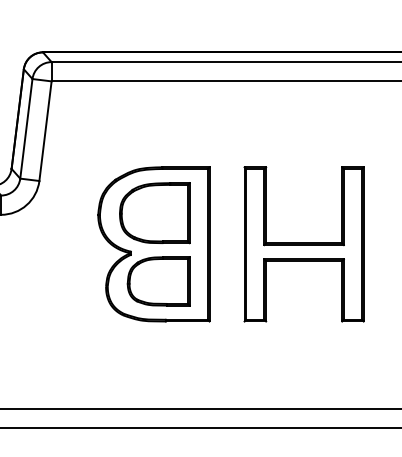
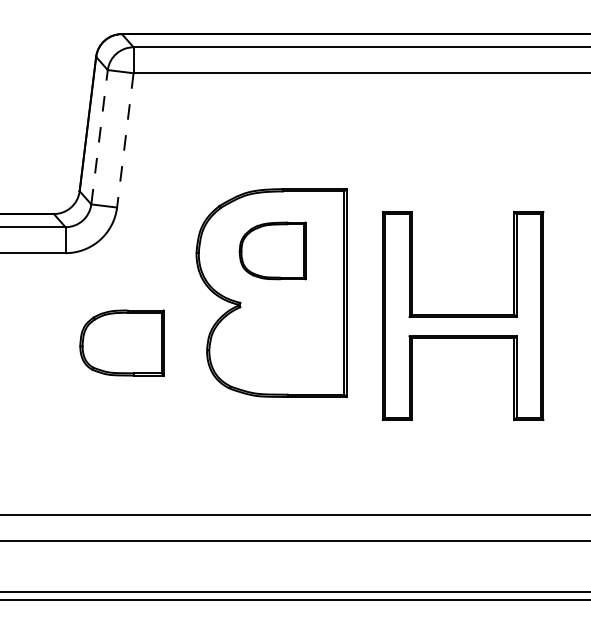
line: (26, 129) -> (99, 137), solid -> dashed
line: (45, 131) -> (125, 140), solid -> dashed
part: (154, 212) -> (272, 250), size x0.7
part: (303, 244) -> (462, 316), moved
part: (158, 281) -> (121, 342), moved

